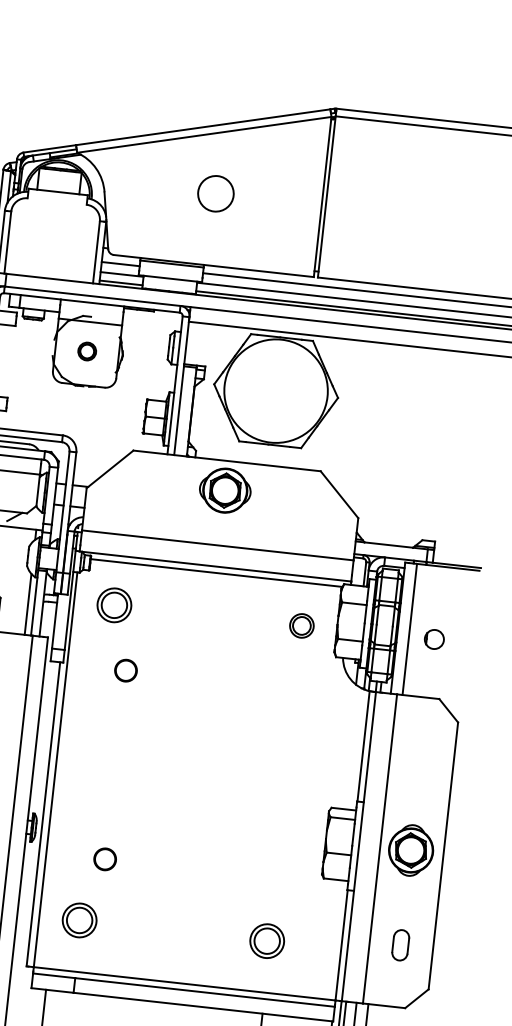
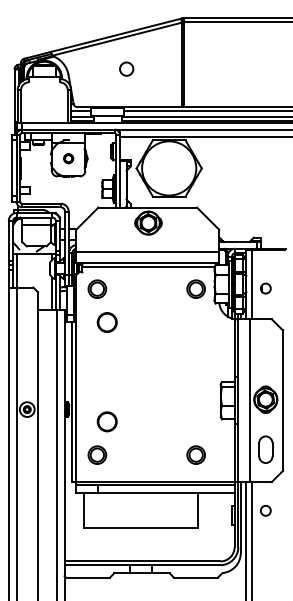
circle: (215, 192) -> (126, 68), size x0.71
part: (300, 624) -> (195, 288), size x1.43
circle: (124, 670) -> (106, 322), size x1.67
circle: (104, 858) -> (106, 421), size x1.67
part: (400, 944) -> (265, 449), size x1.67

